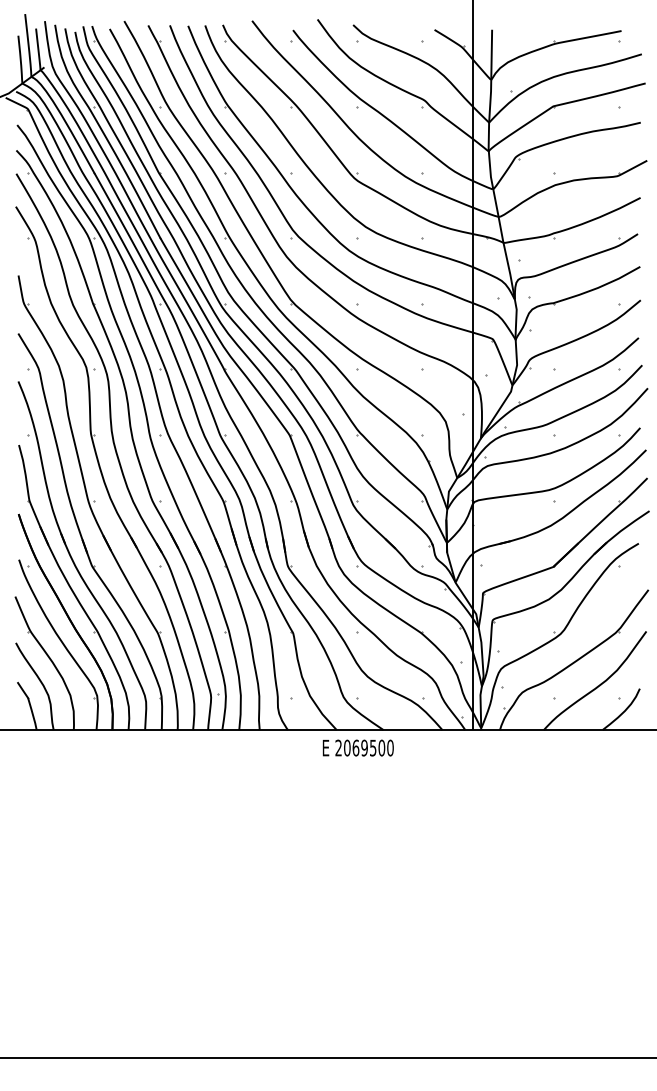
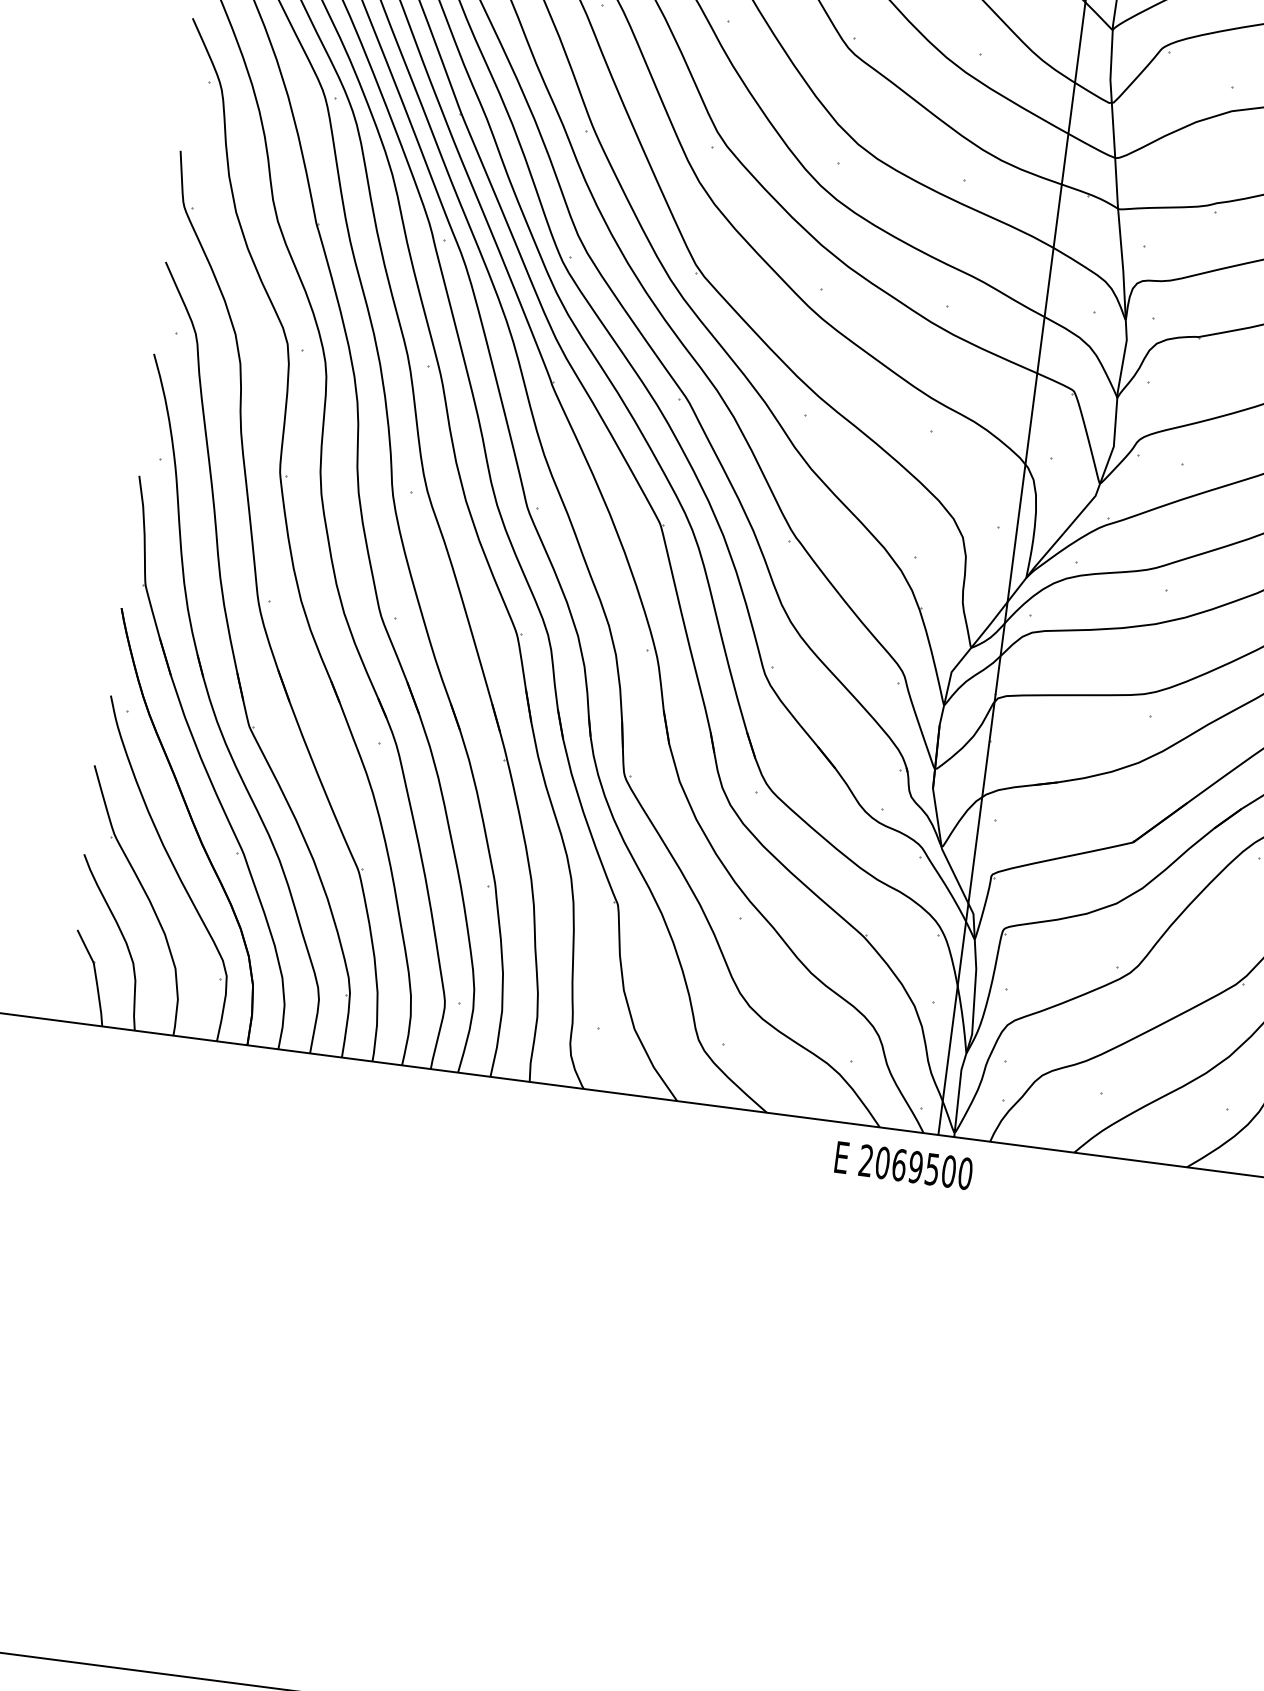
text: (357, 747) -> (902, 1164), moved

